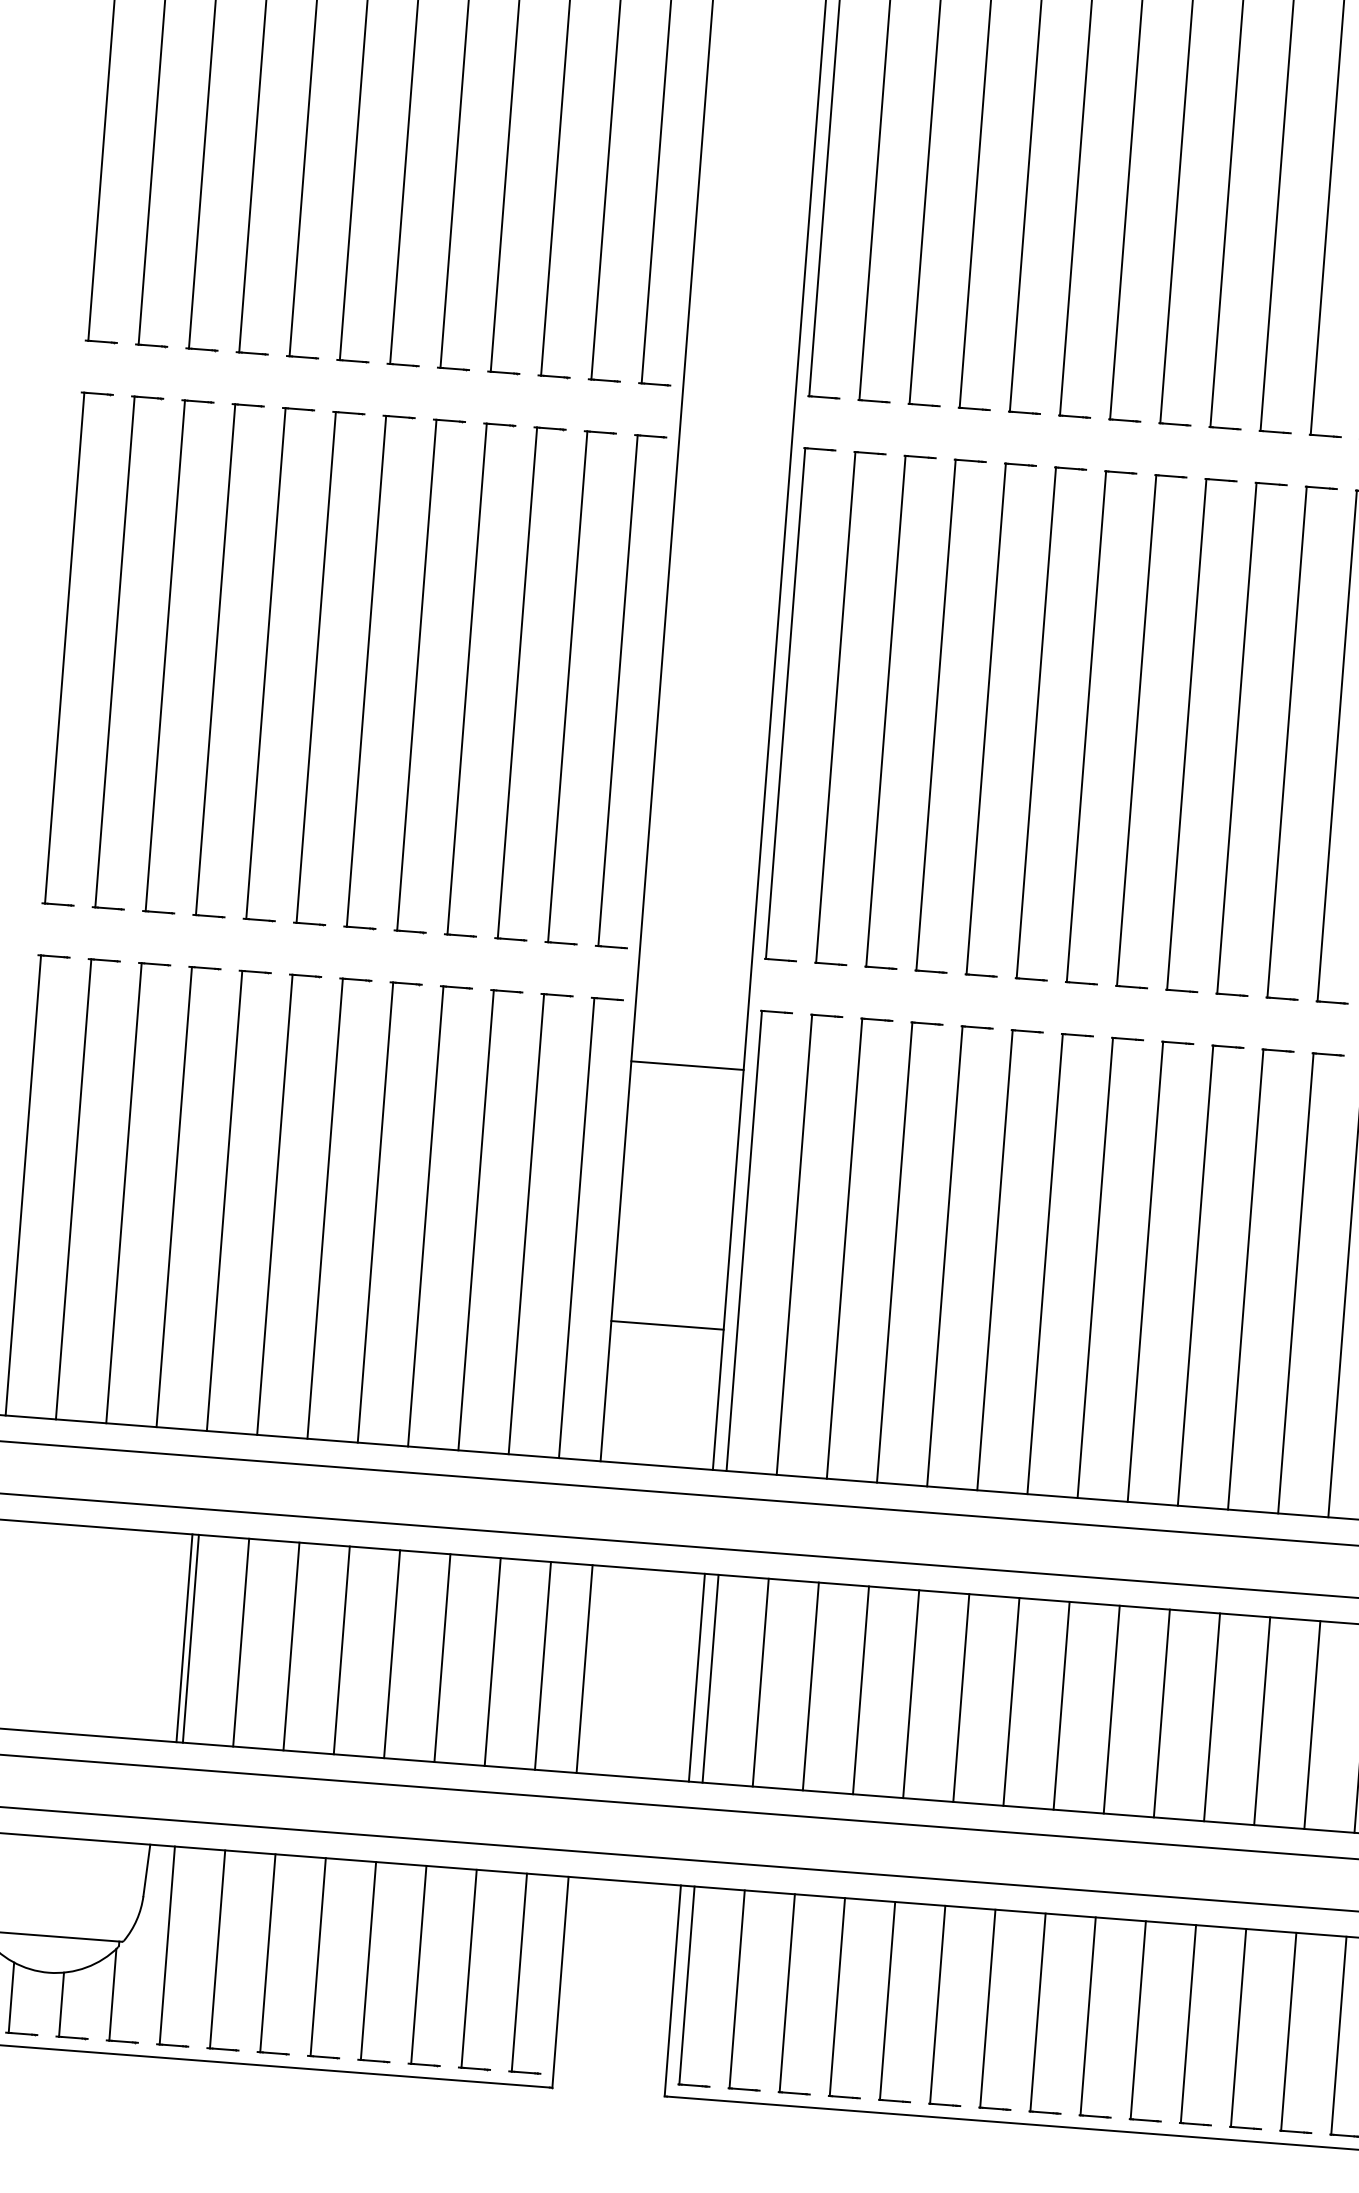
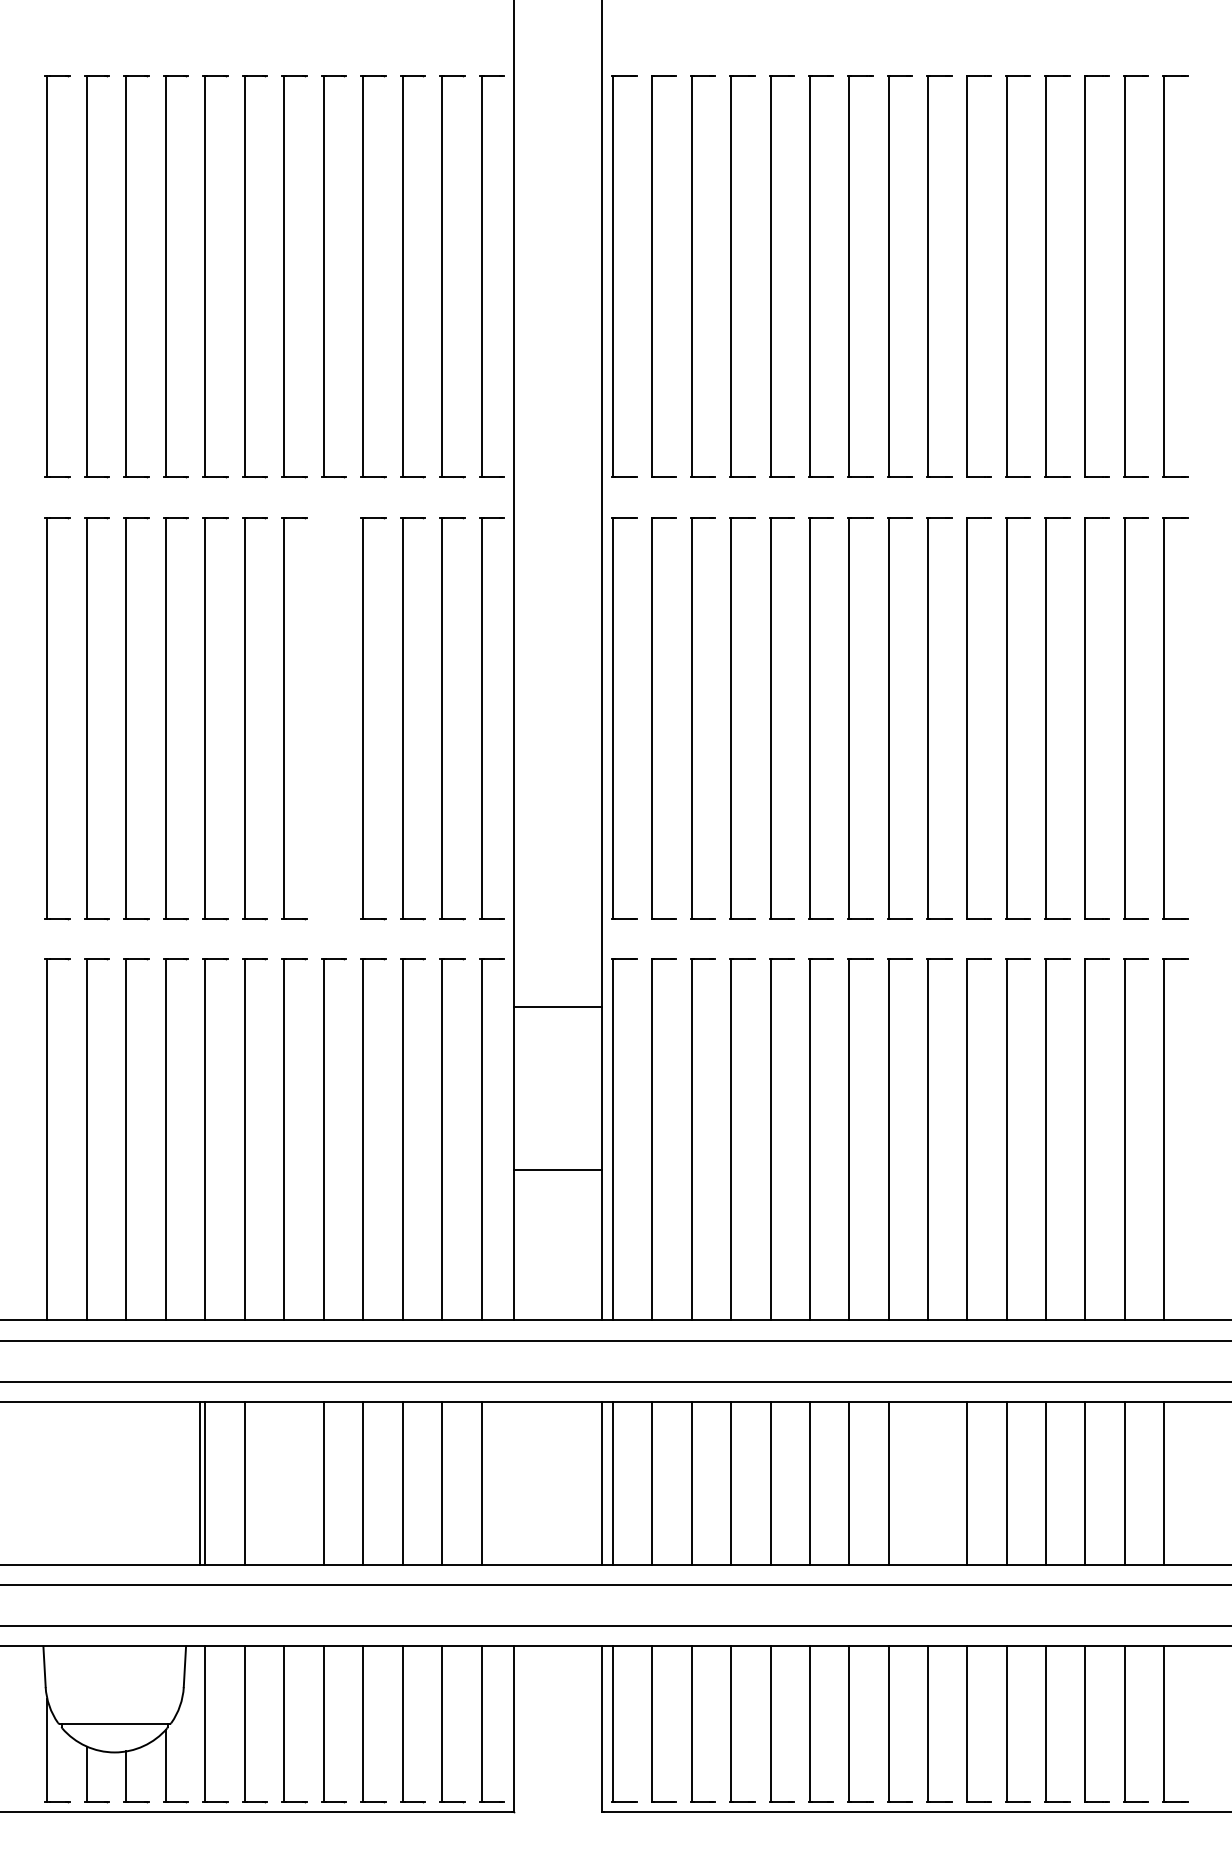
part: (417, 675) -> (324, 718), removed
line: (667, 1325) -> (558, 1170), moved
line: (291, 1645) -> (284, 1482), removed
line: (584, 1667) -> (514, 1482), removed
line: (1111, 1708) -> (927, 1482), removed

